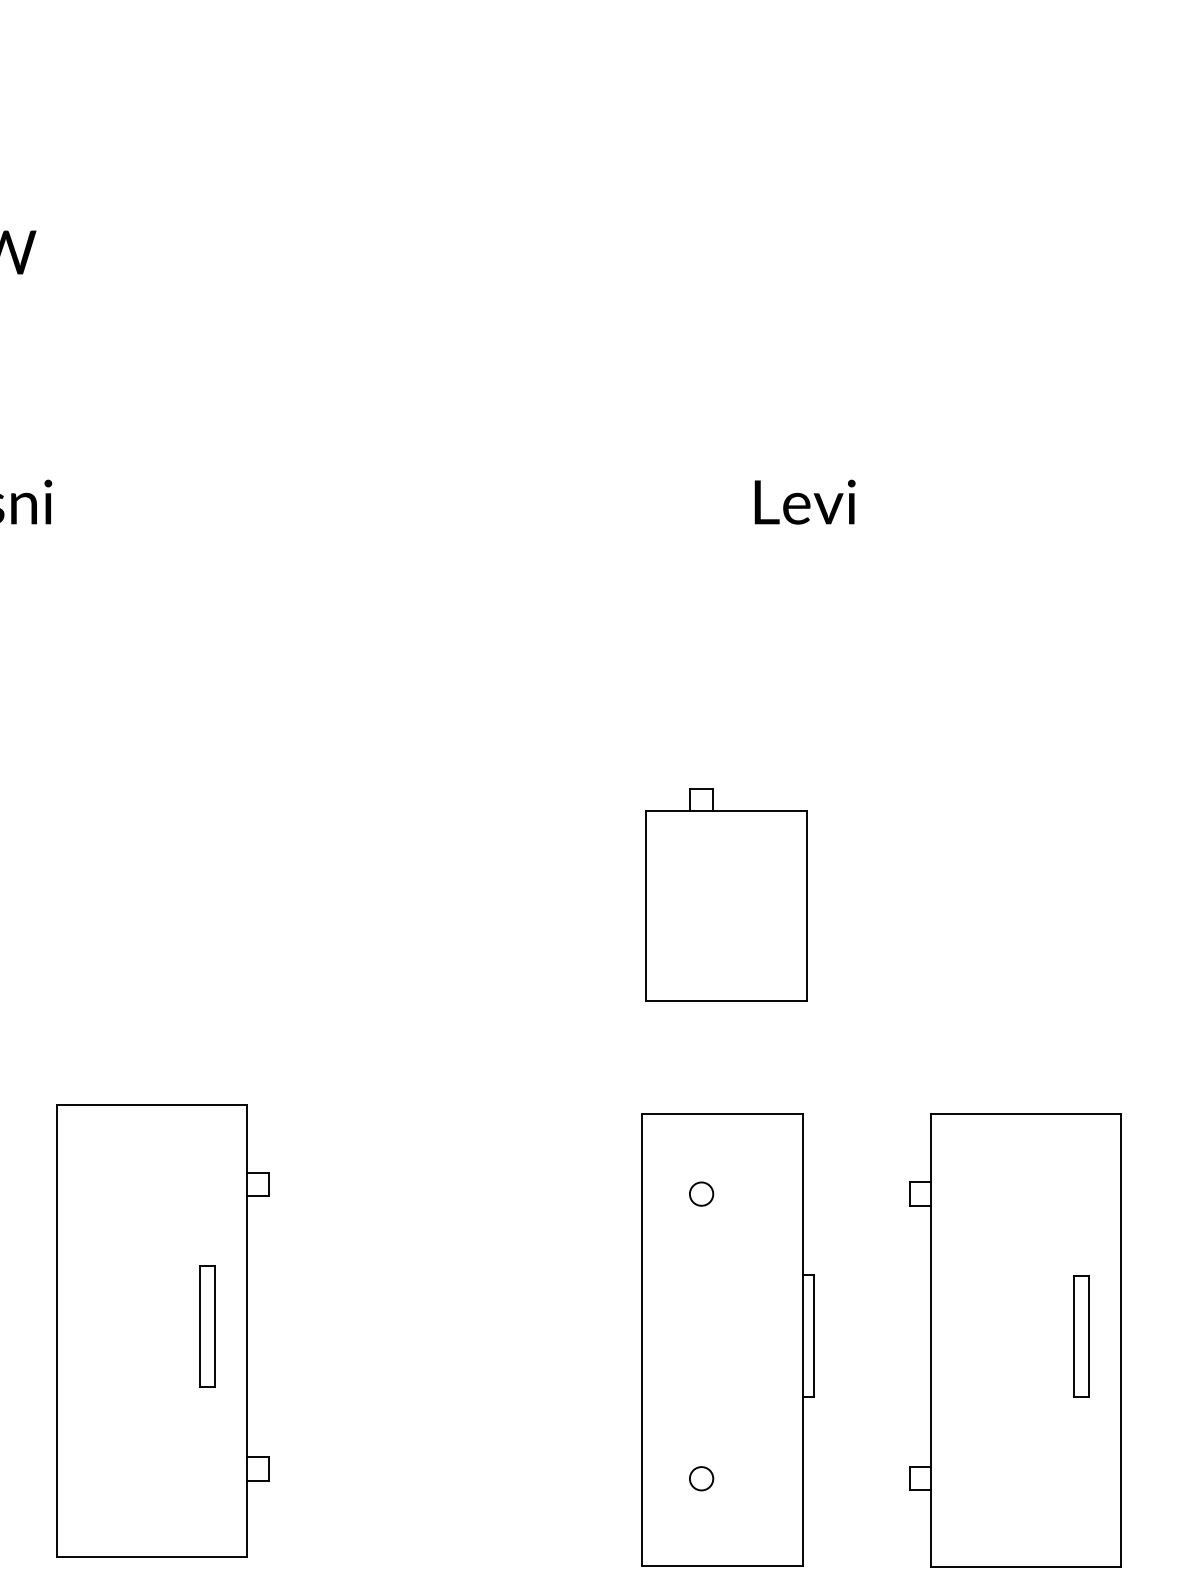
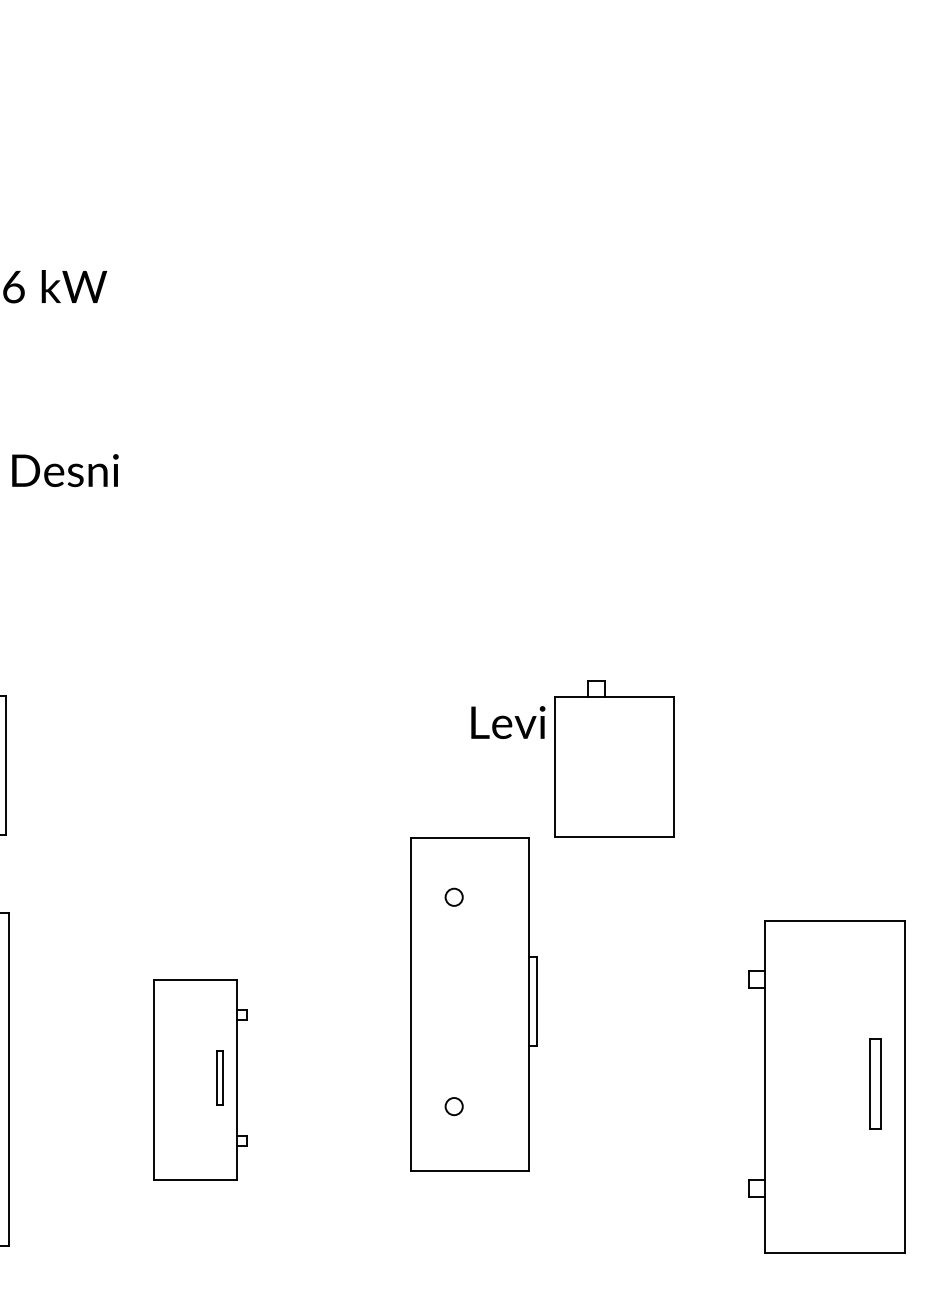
text: (805, 502) -> (508, 722), moved
part: (163, 1330) -> (200, 1079), size x0.6
part: (727, 1339) -> (473, 1004), moved

